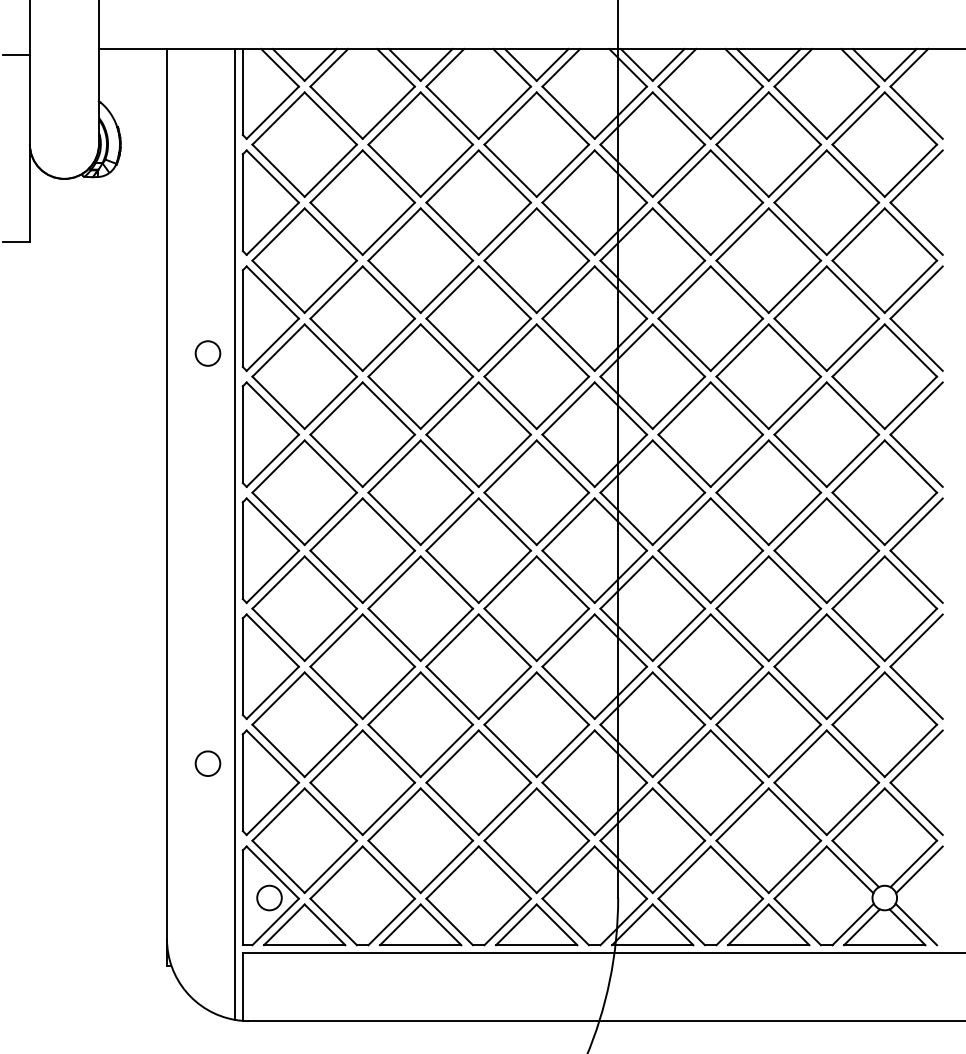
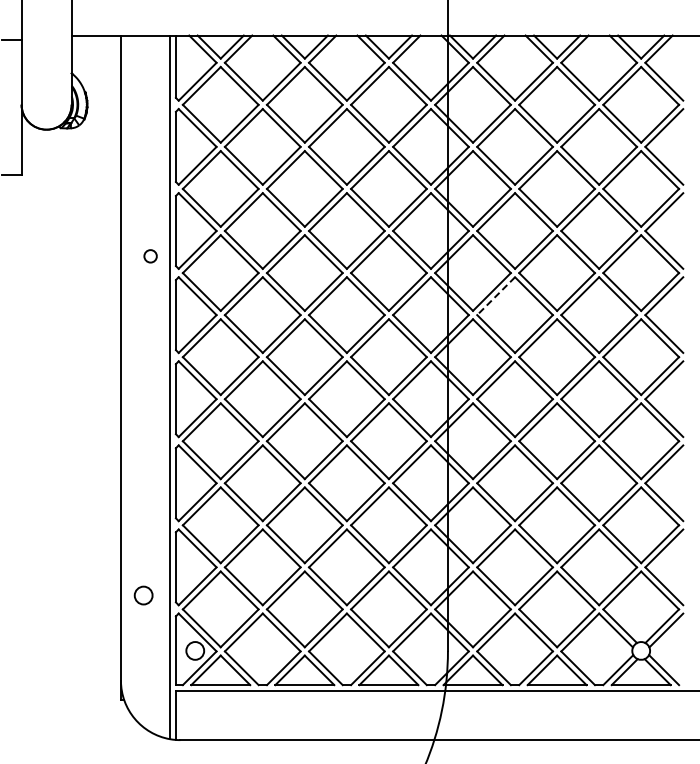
circle: (207, 353) -> (150, 256), size x0.7
line: (685, 409) -> (496, 296), solid -> dashed
circle: (207, 763) -> (143, 595), moved

